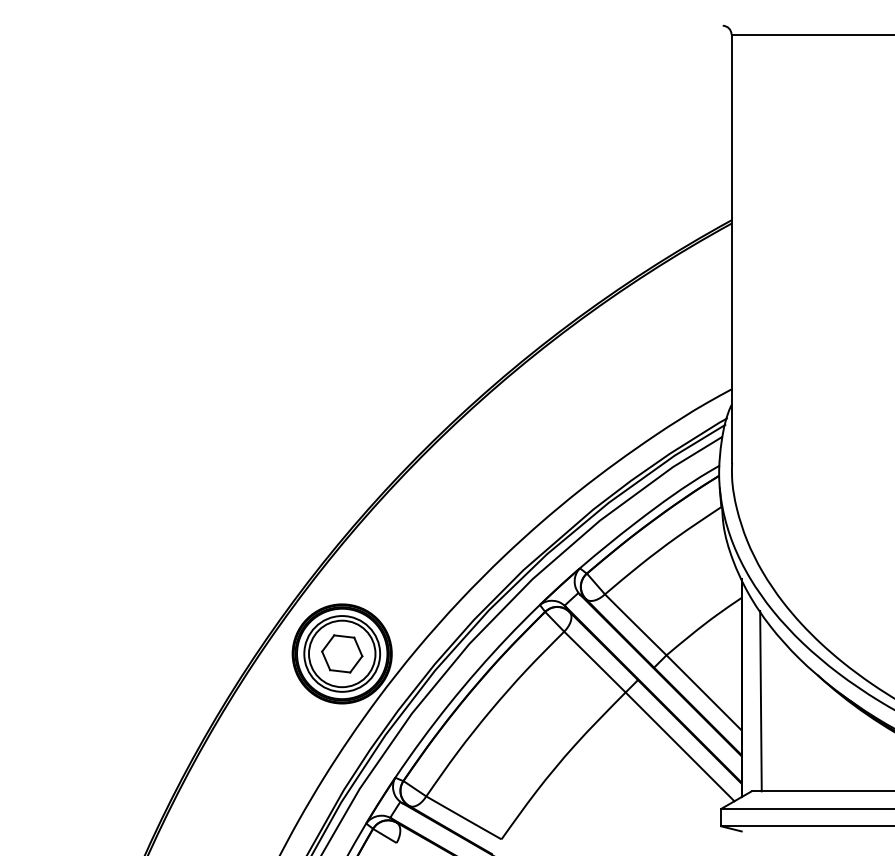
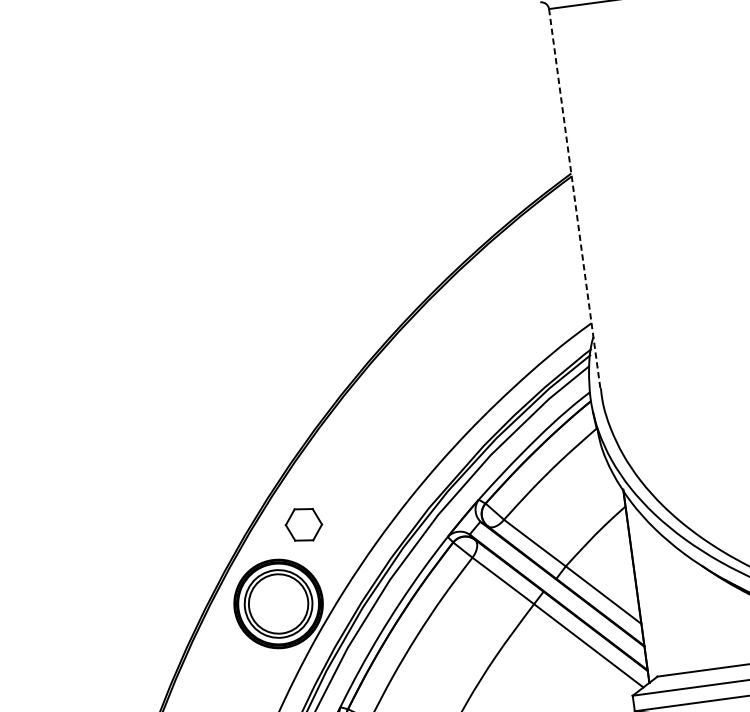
line: (731, 249) -> (574, 199), solid -> dashed
part: (342, 653) -> (304, 524), moved
line: (760, 700) -> (654, 595), removed

